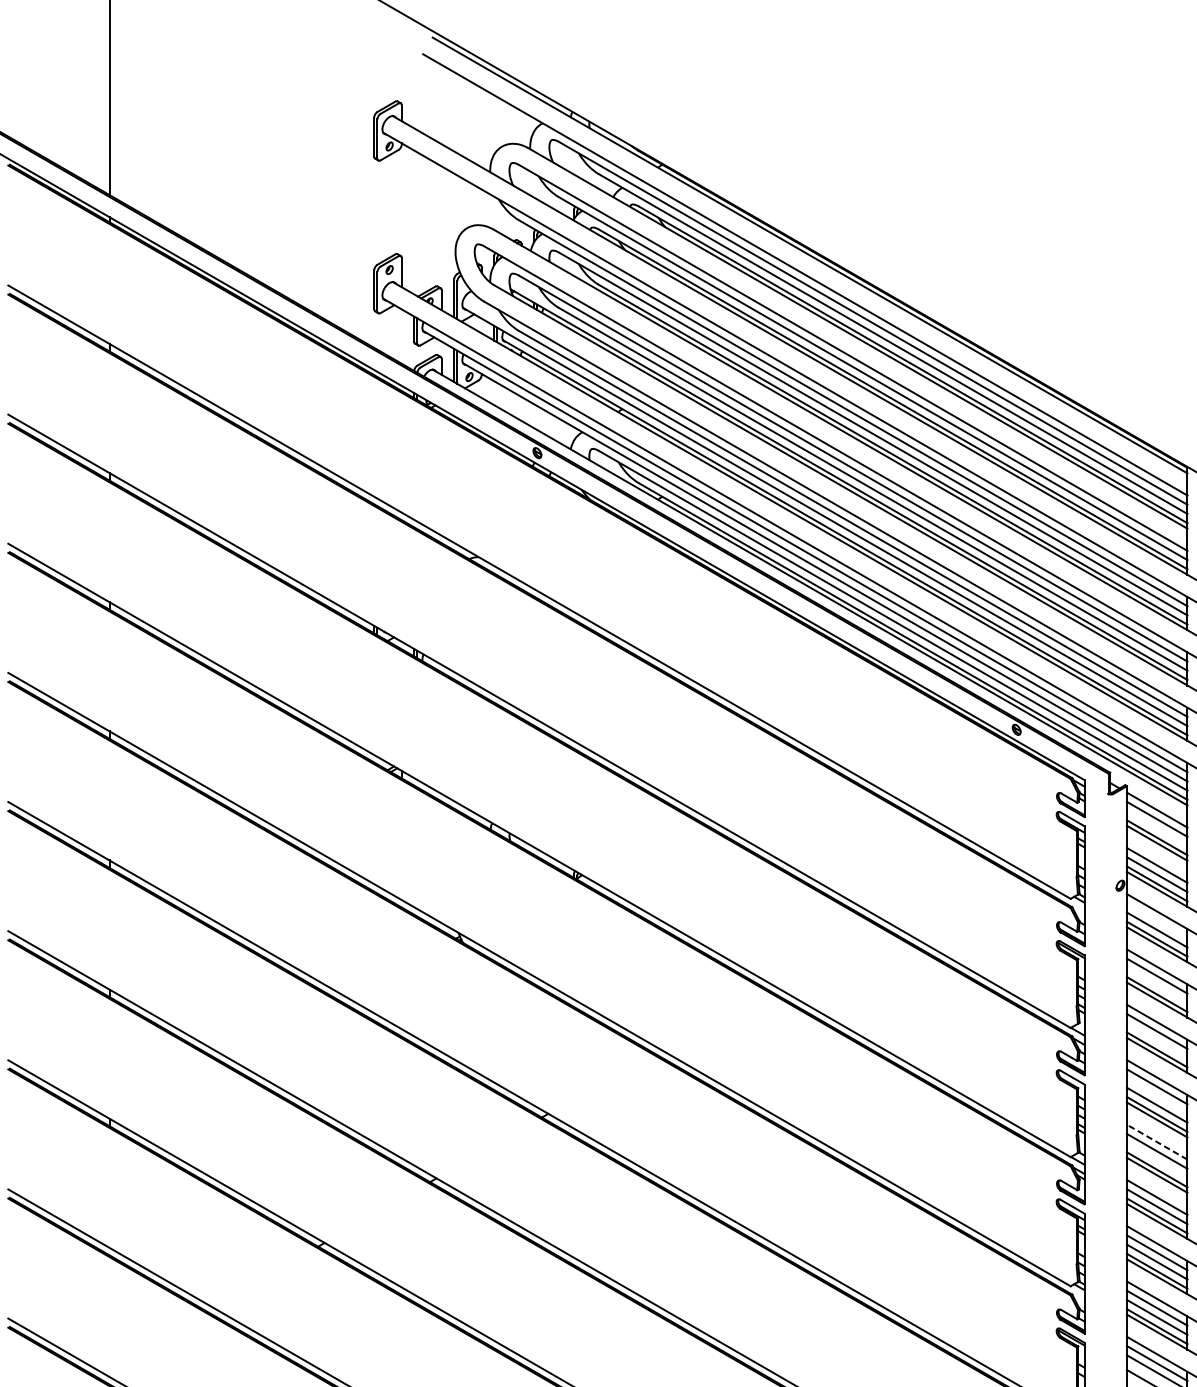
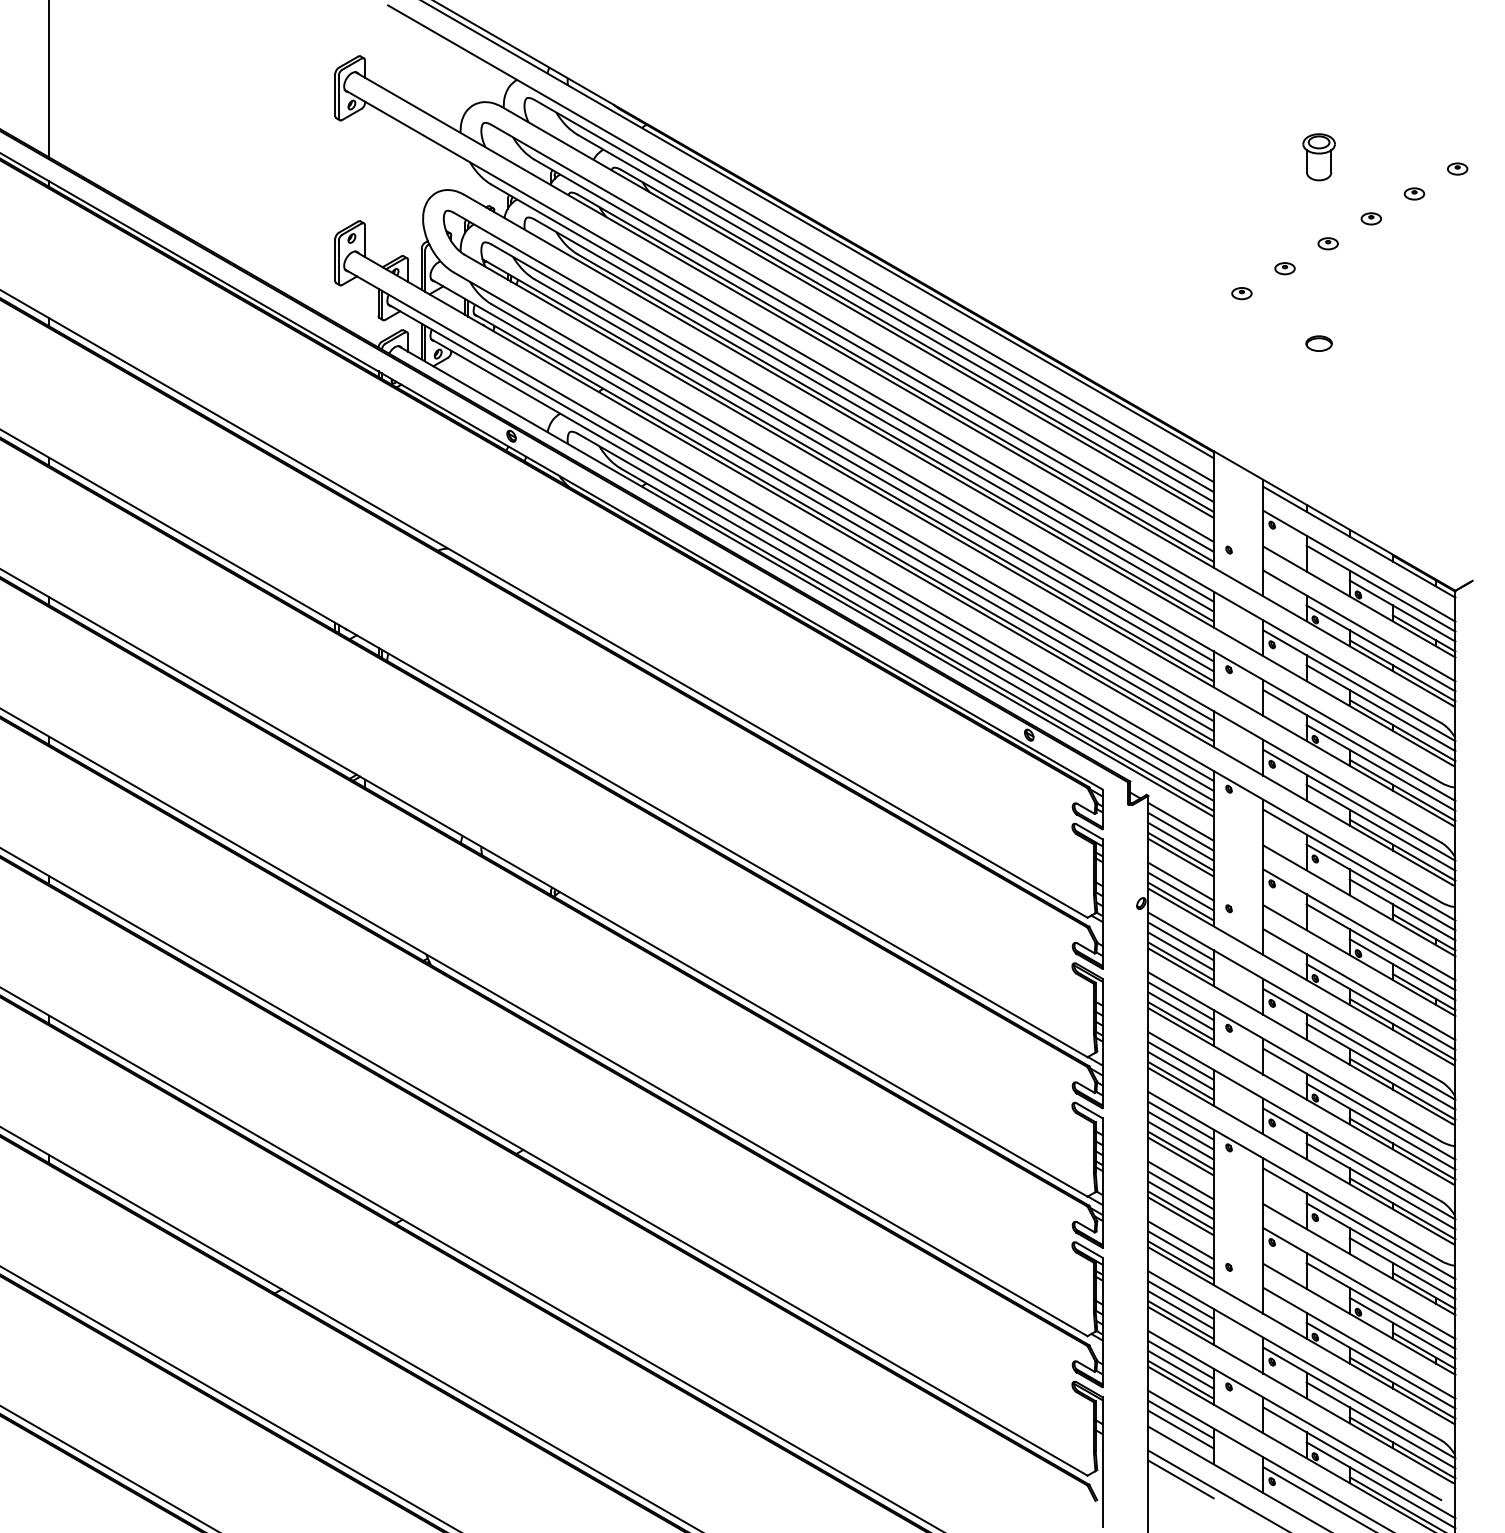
line: (1156, 828) -> (1180, 841), added
line: (1156, 920) -> (1180, 941), added
line: (1156, 985) -> (1180, 1011), added
line: (1156, 1040) -> (1180, 1070), added
line: (1156, 1095) -> (1180, 1130), added
line: (1157, 1142) -> (1181, 1180), dashed -> solid
line: (1156, 1160) -> (1180, 1200), added

